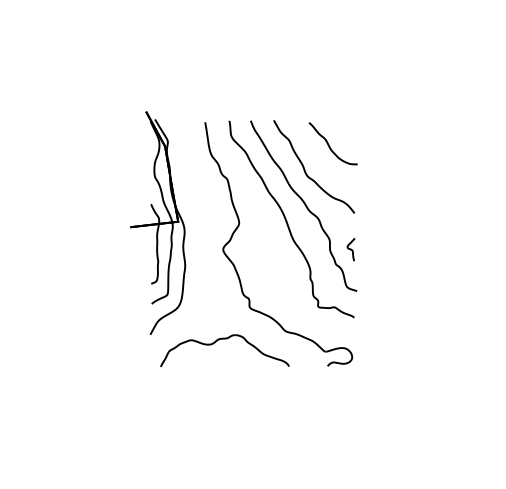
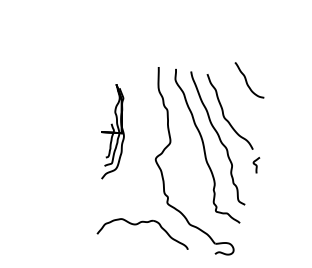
curve: (329, 144) -> (246, 80), moved
part: (158, 222) -> (113, 131), size x0.6
curve: (350, 249) -> (255, 164), moved

